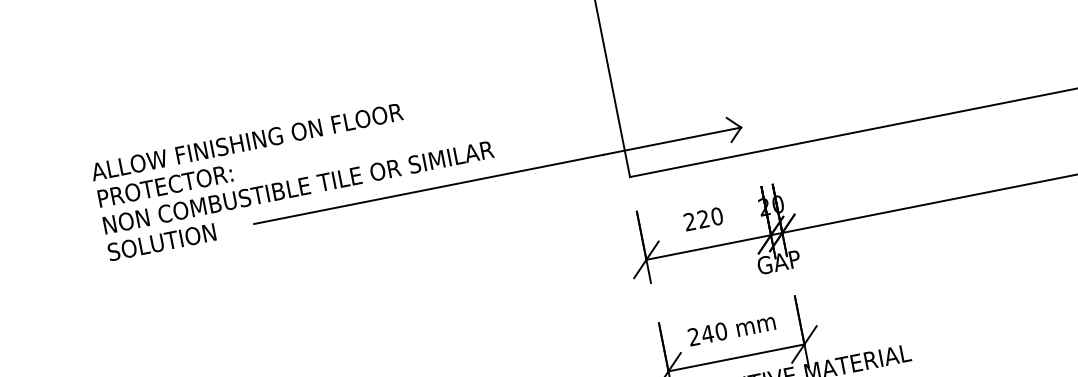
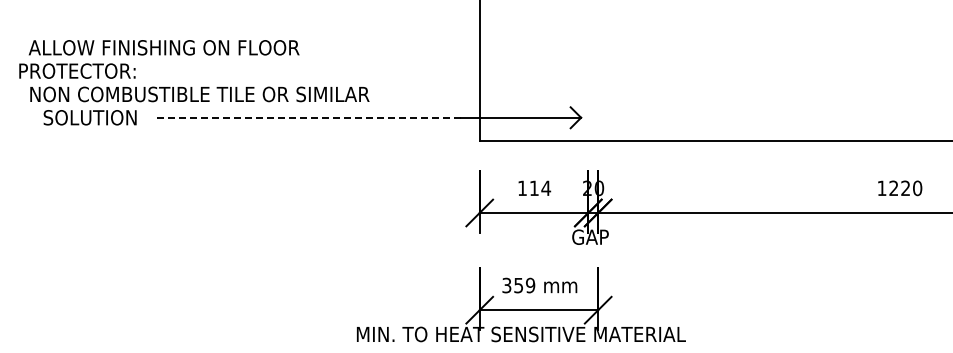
text: (165, 185) -> (77, 70), moved
line: (428, 189) -> (308, 117), solid -> dashed
text: (703, 219) -> (534, 188), 220 -> 114
text: (161, 242) -> (89, 117), moved
text: (707, 334) -> (518, 285), 240 -> 359

